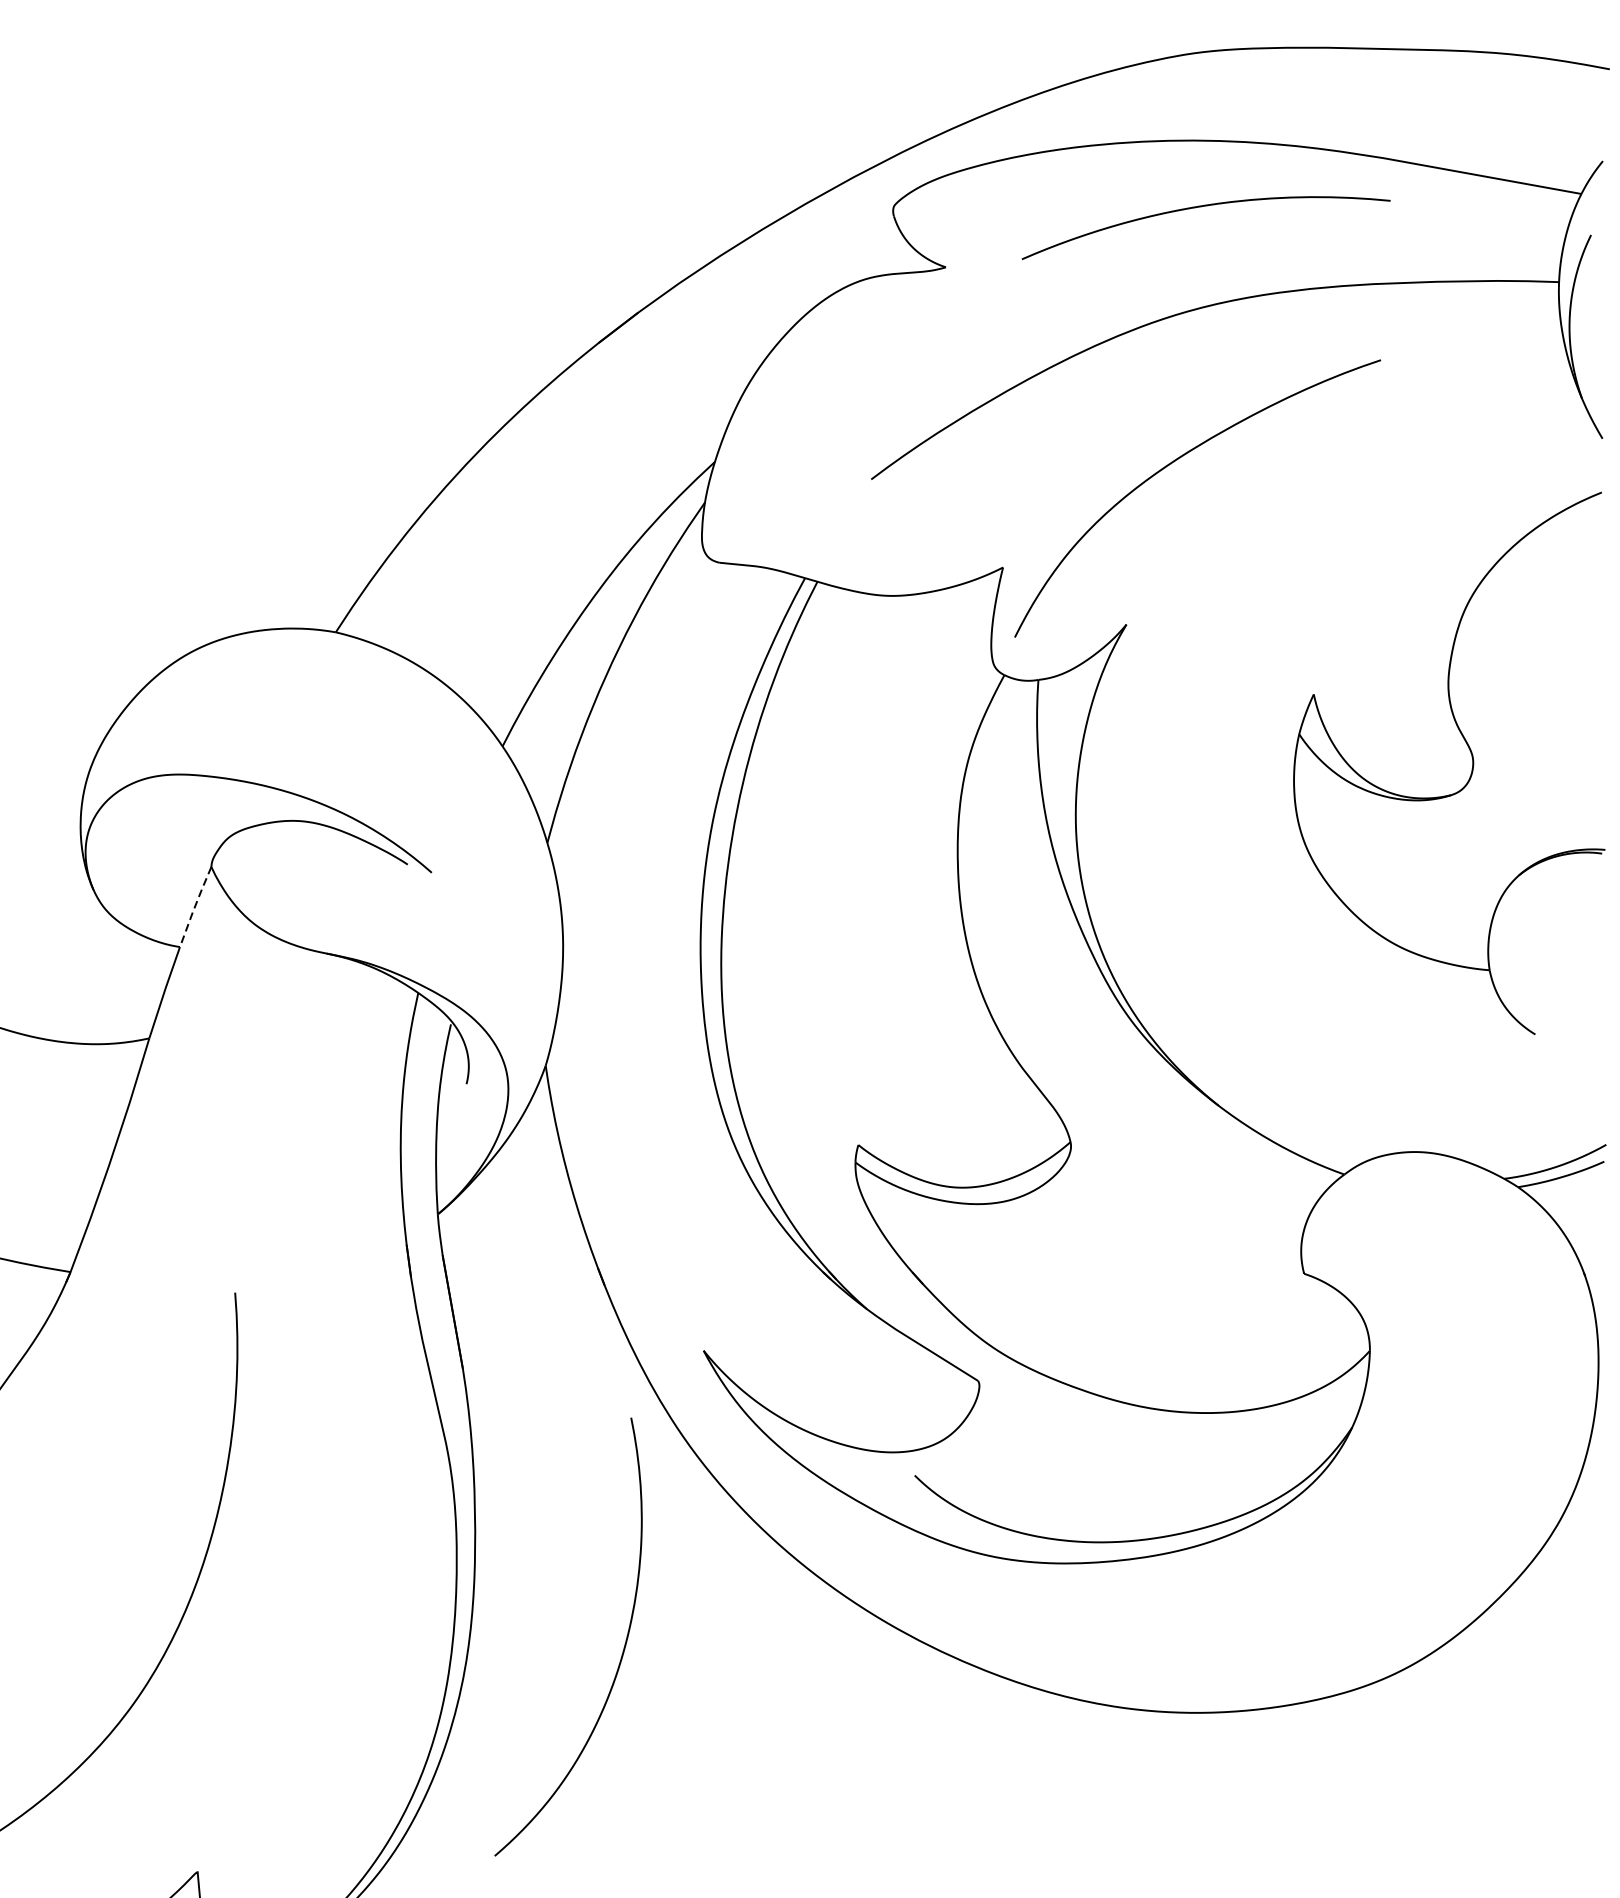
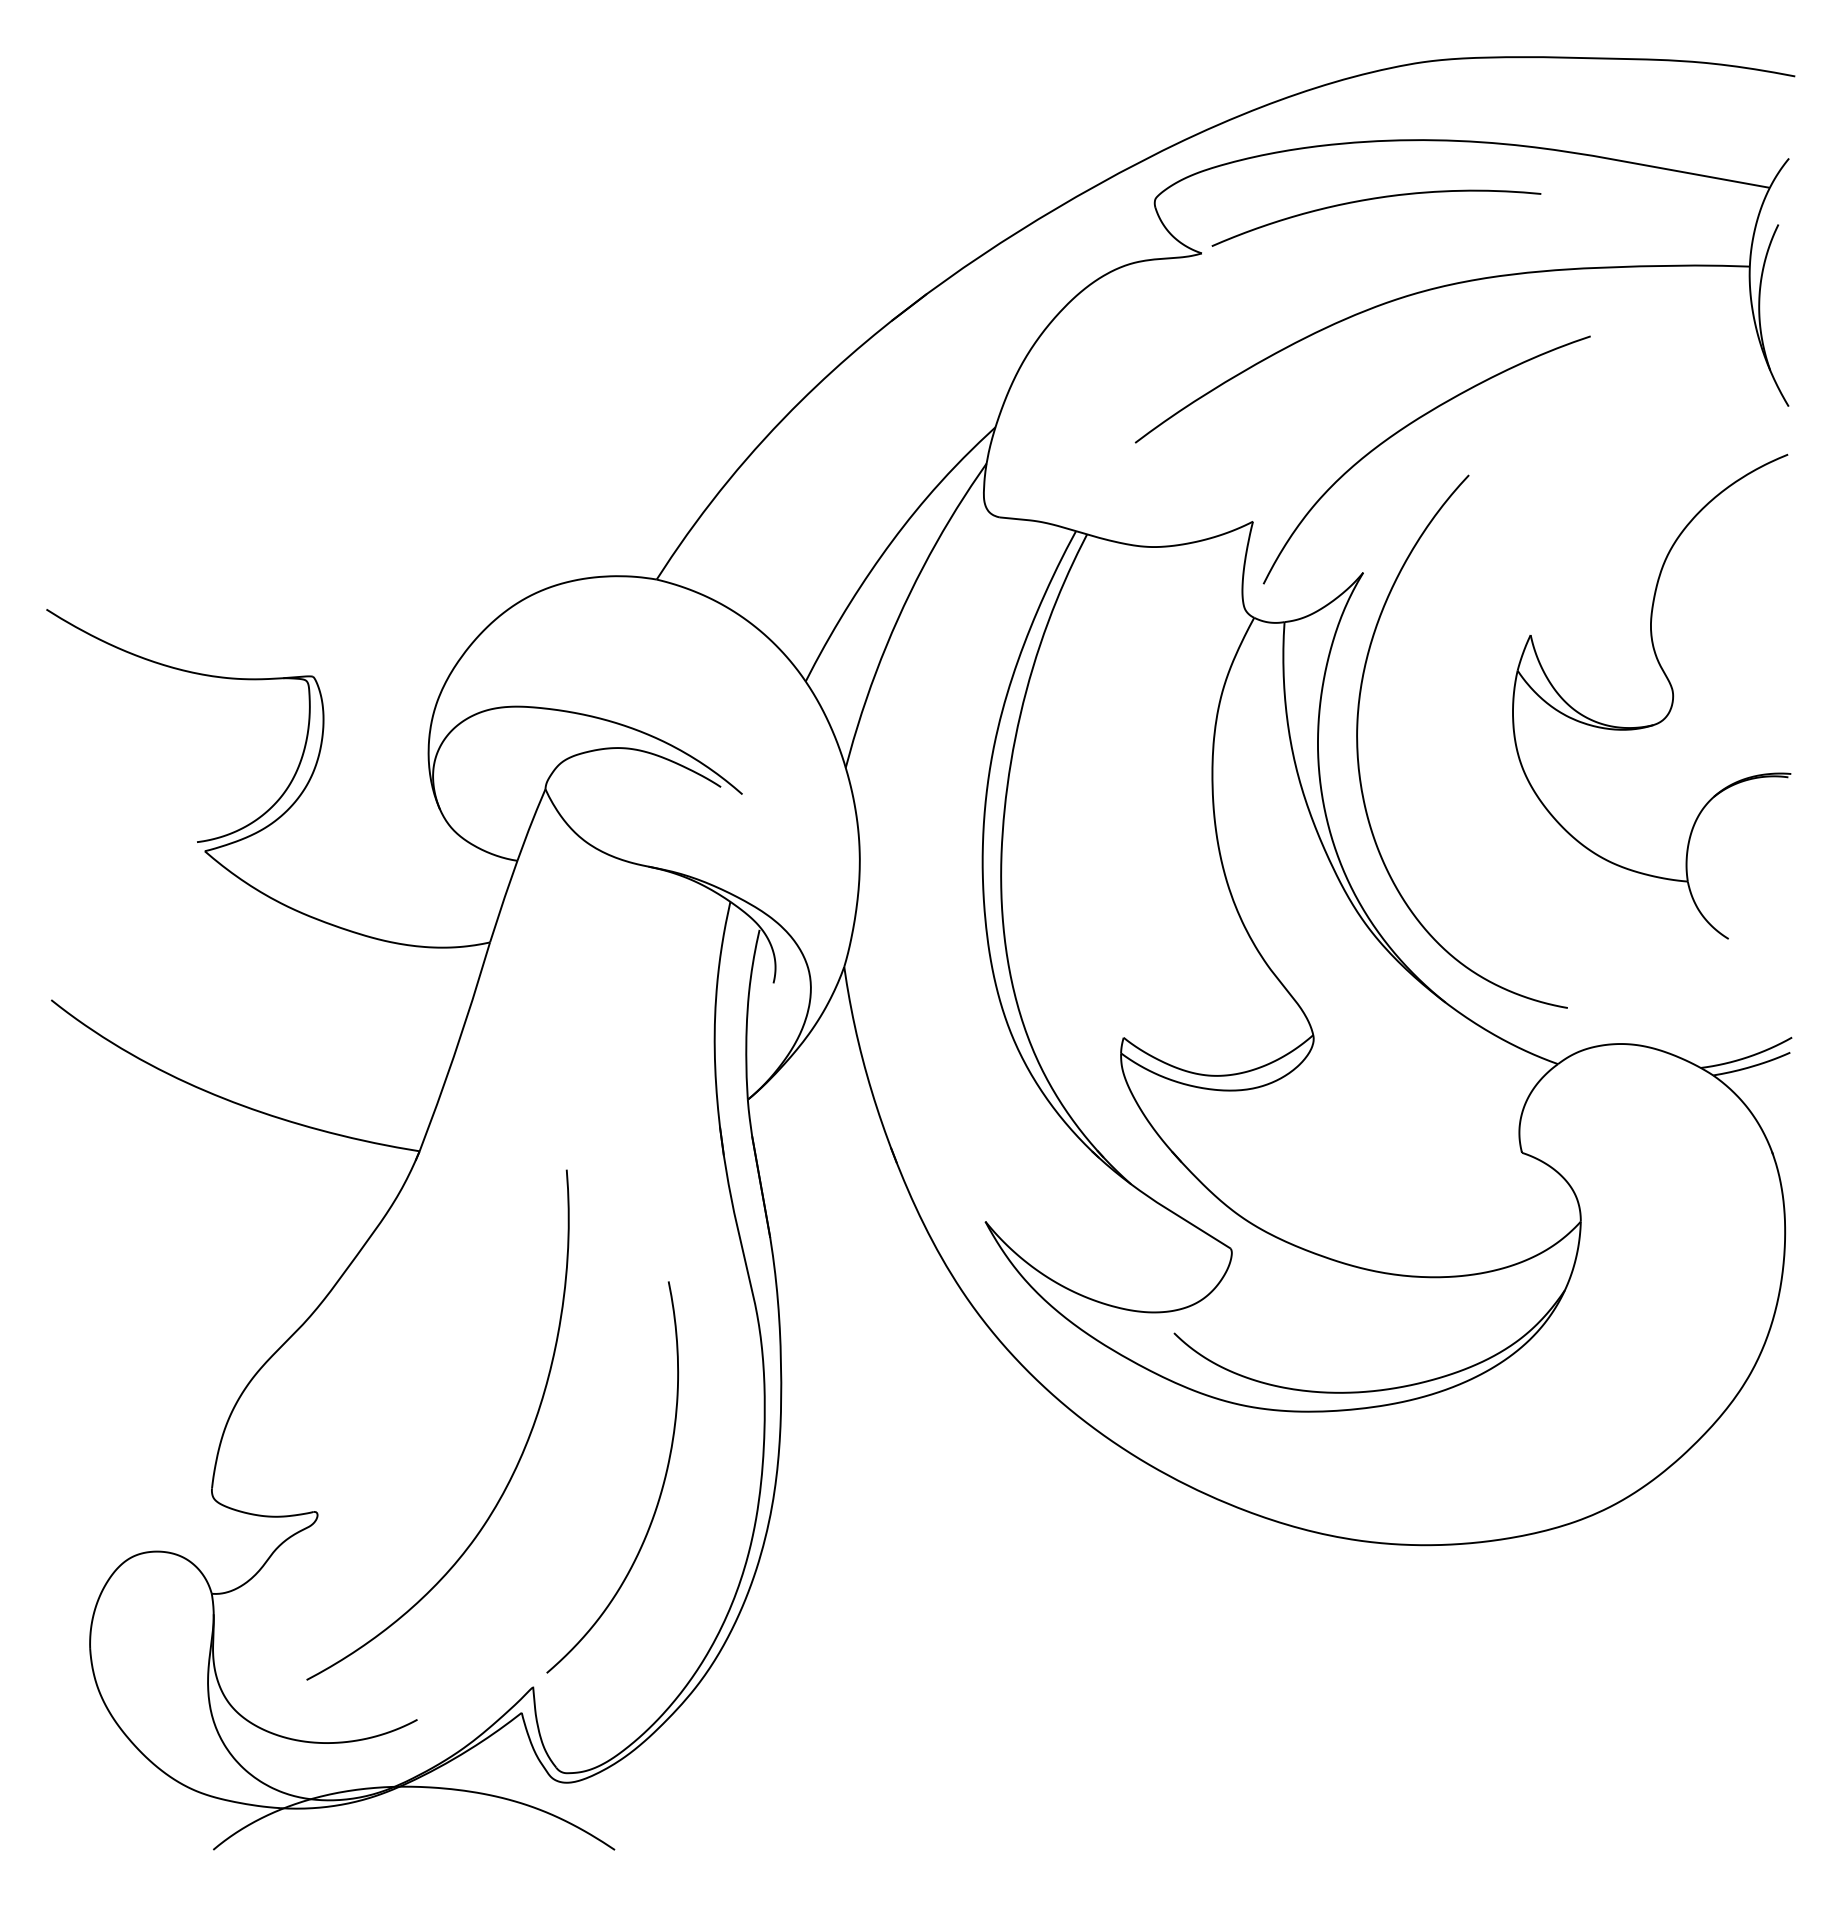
curve: (1205, 207) -> (1375, 199), moved
curve: (1121, 813) -> (1358, 741), added
line: (194, 906) -> (530, 824), dashed -> solid
curve: (620, 1656) -> (659, 1494), moved

